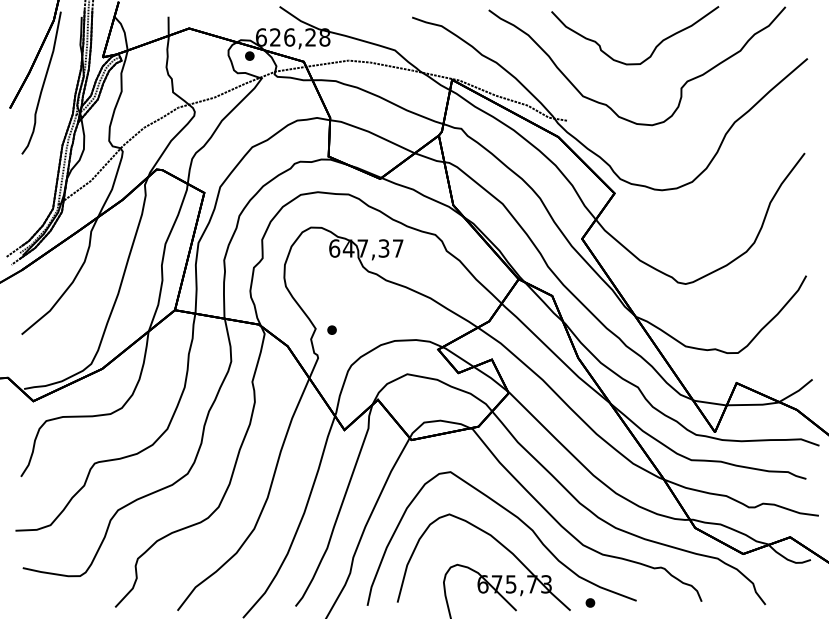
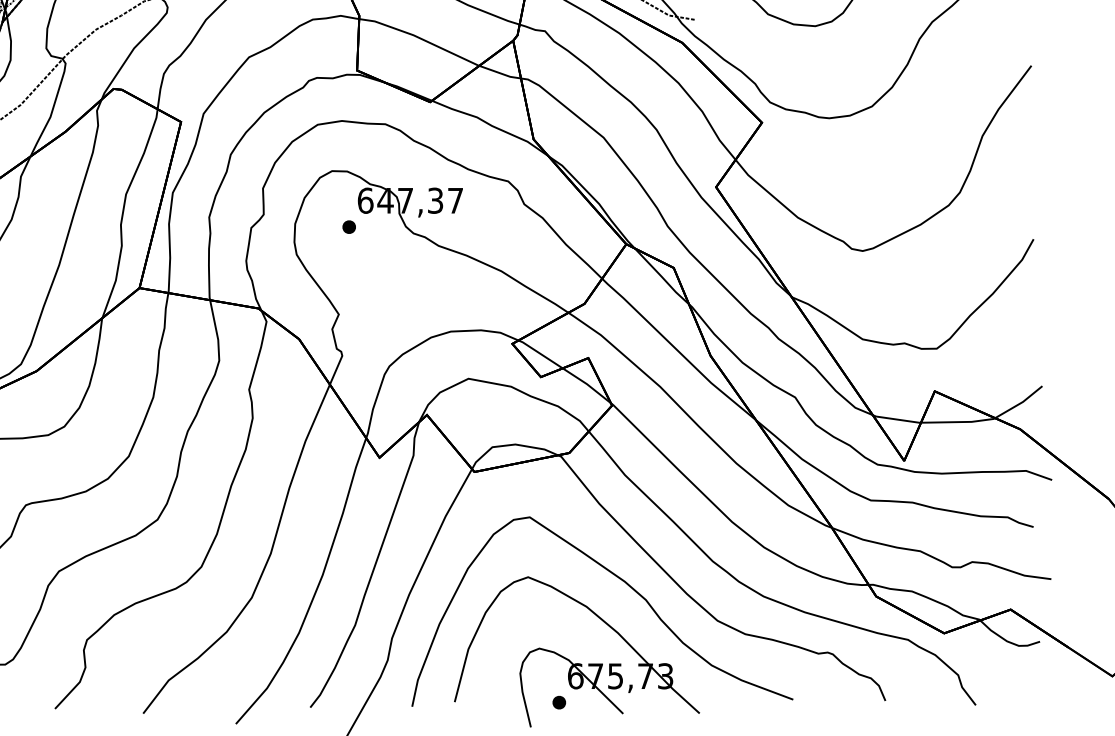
part: (331, 329) -> (348, 226), moved
part: (590, 602) -> (559, 701), moved

